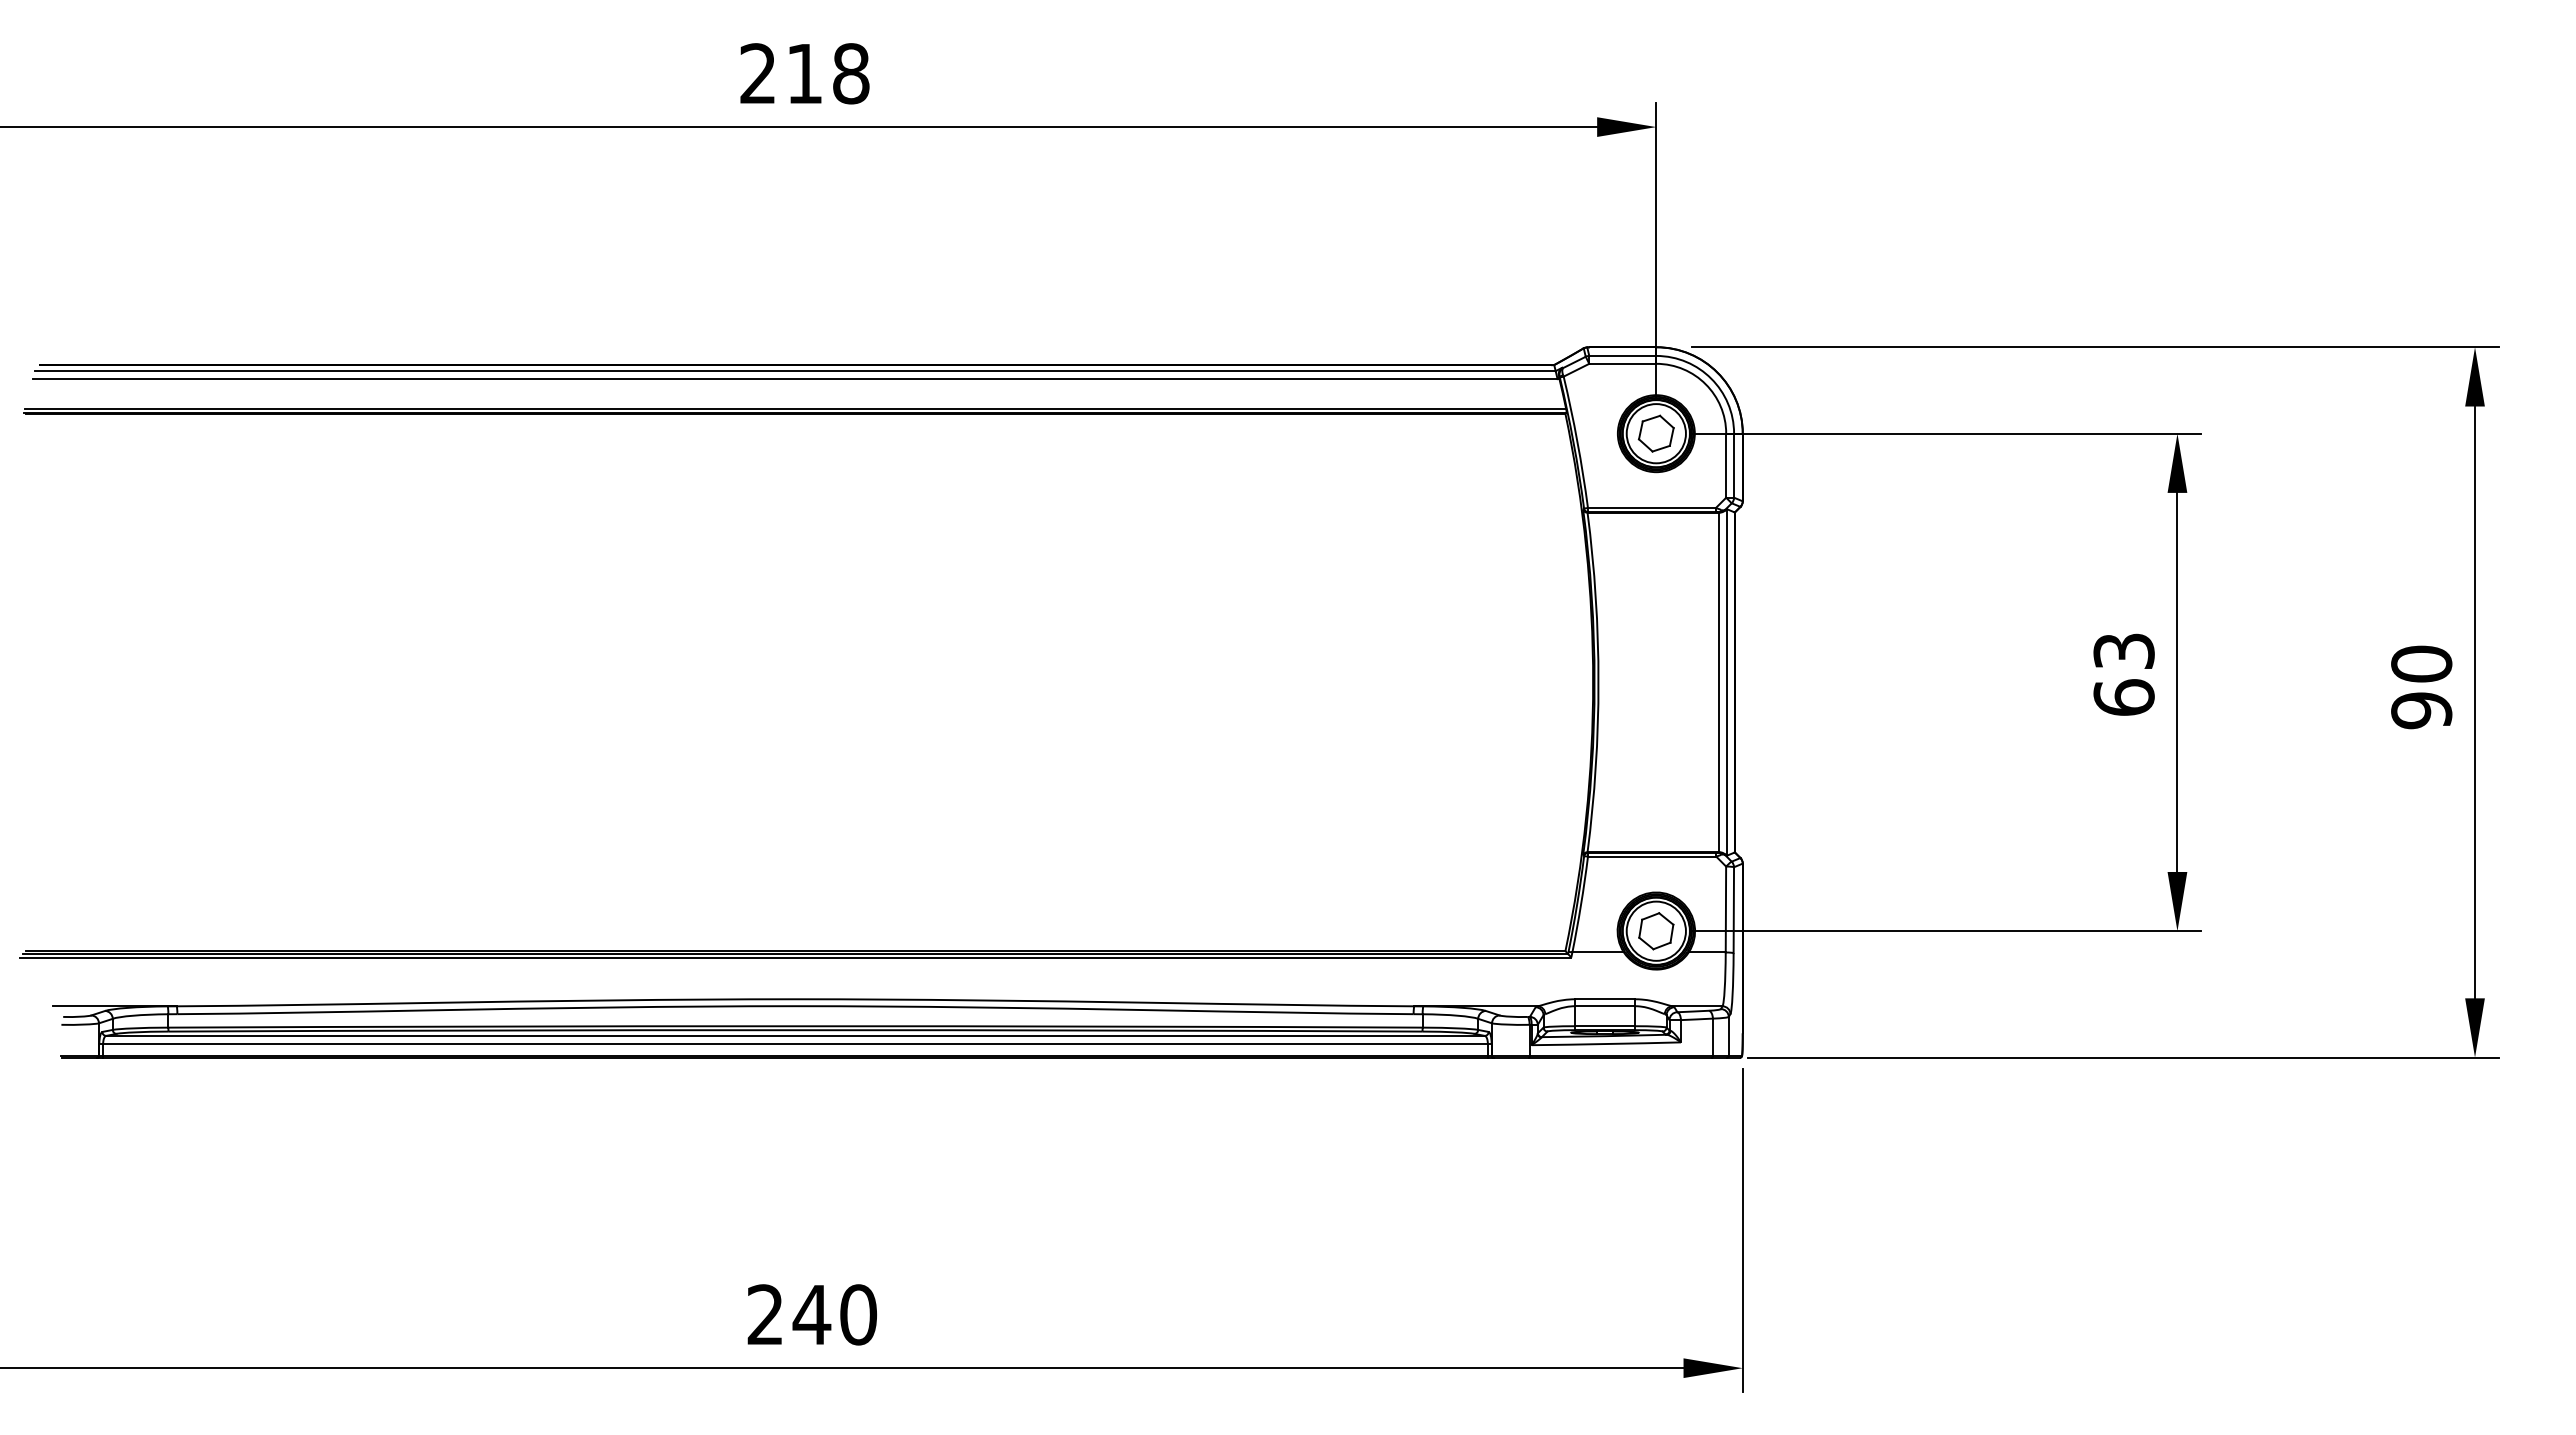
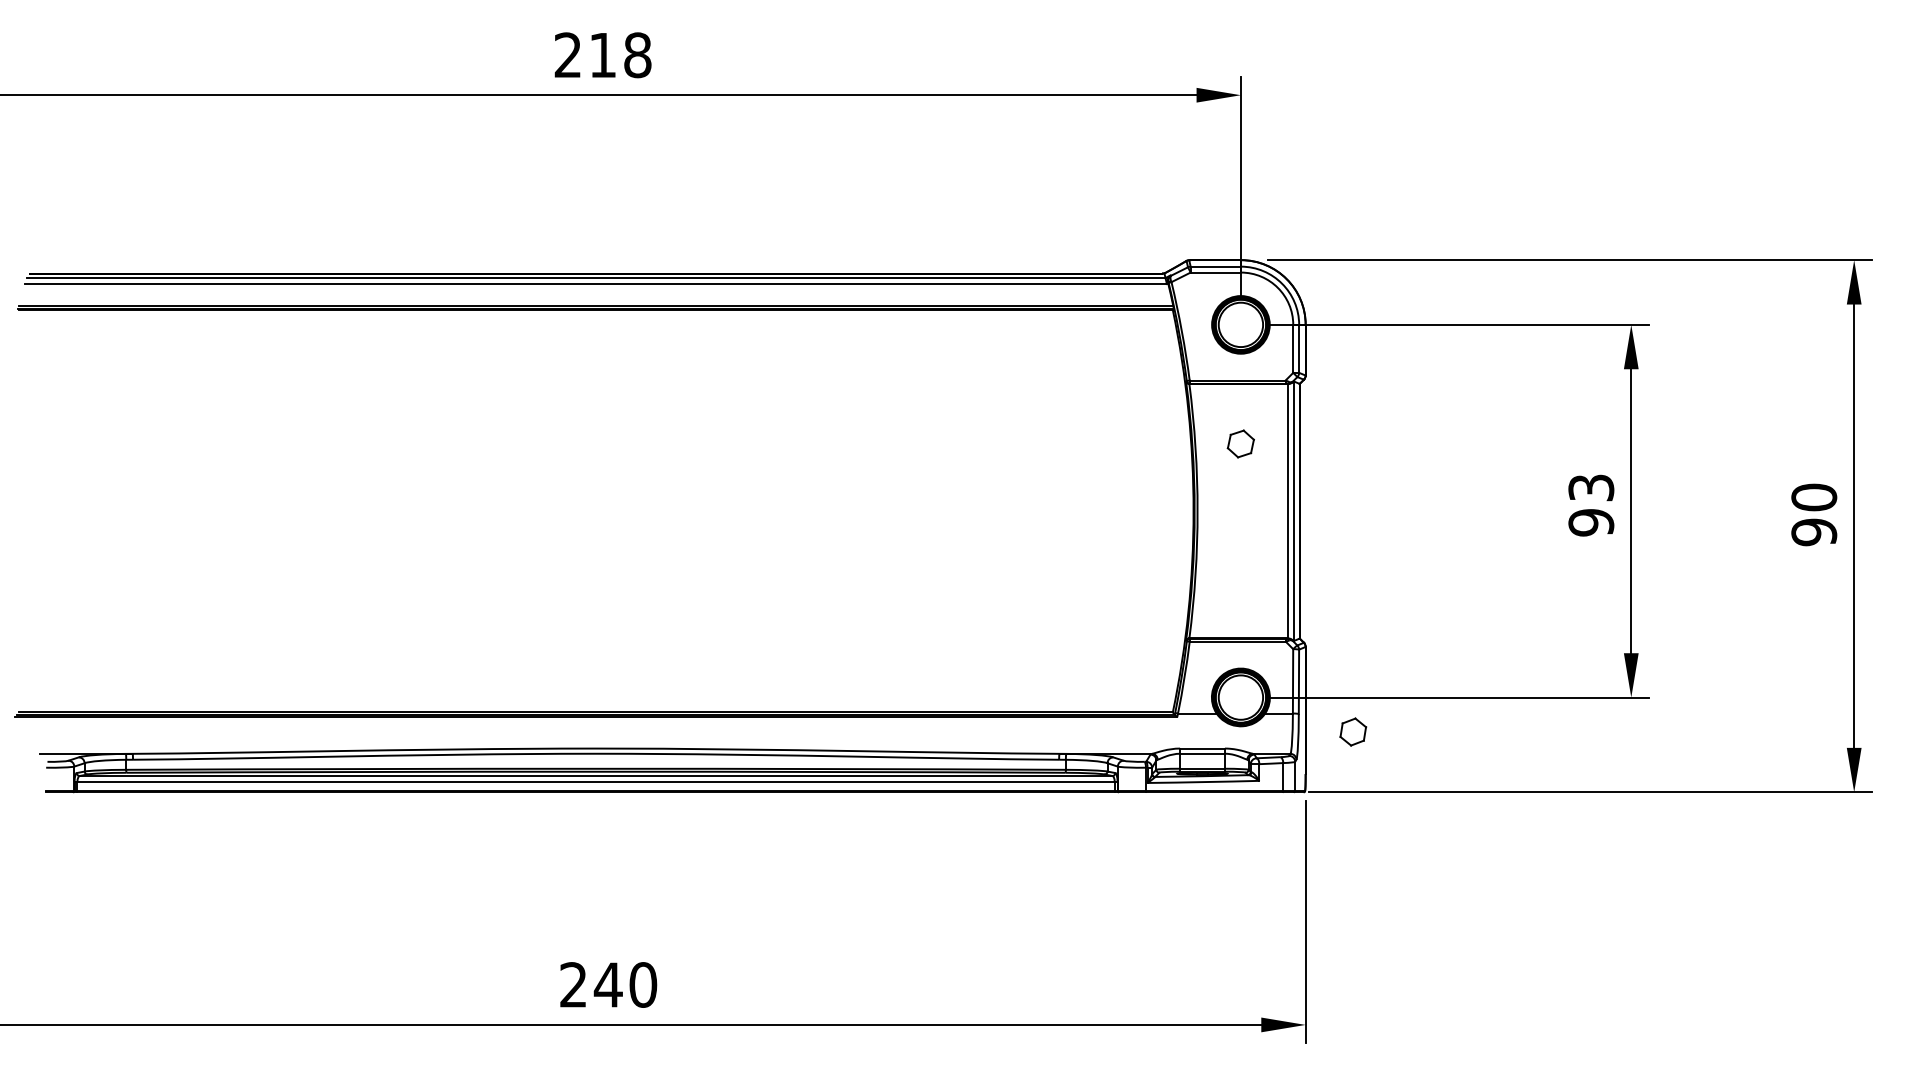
part: (1655, 433) -> (1240, 443), moved
text: (2123, 697) -> (1590, 522), 63 -> 93
part: (1656, 931) -> (1353, 732), moved

